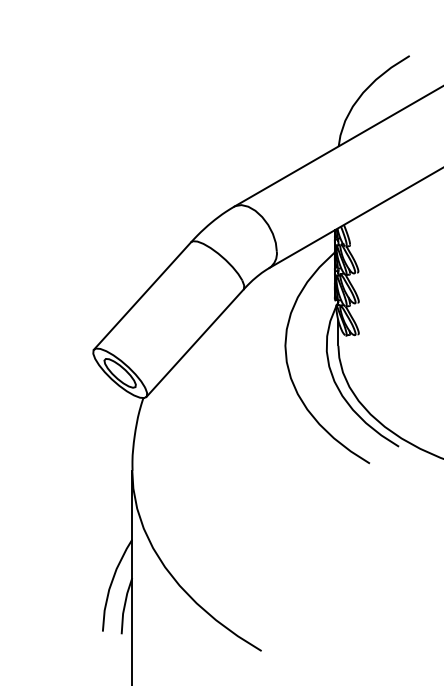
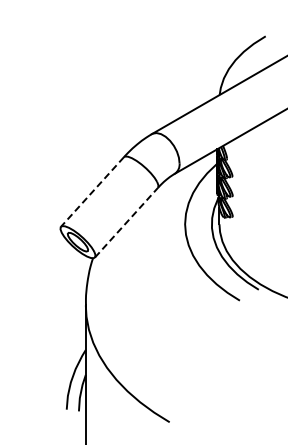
line: (142, 295) -> (92, 191), solid -> dashed
line: (195, 343) -> (126, 222), solid -> dashed

